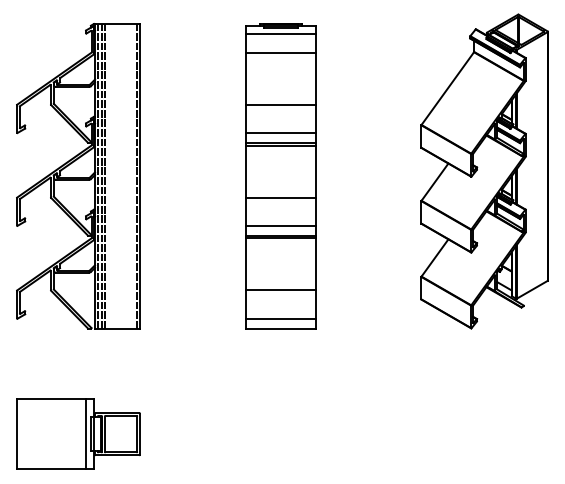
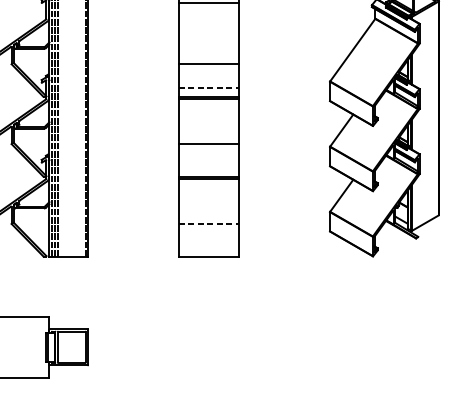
line: (280, 52) -> (208, 19), removed
line: (281, 133) -> (209, 88), solid -> dashed
line: (280, 225) -> (208, 167), removed
line: (281, 290) -> (209, 223), solid -> dashed
line: (280, 318) -> (208, 247), removed
line: (85, 434) -> (41, 347), removed

